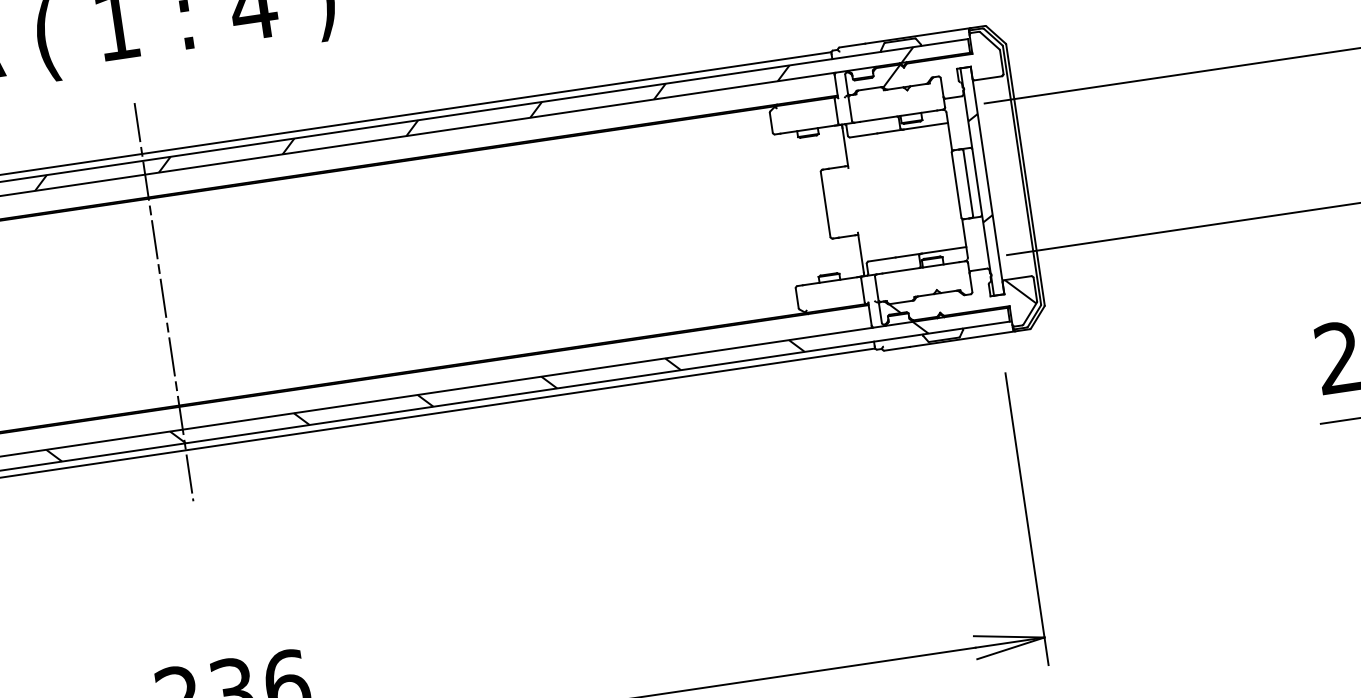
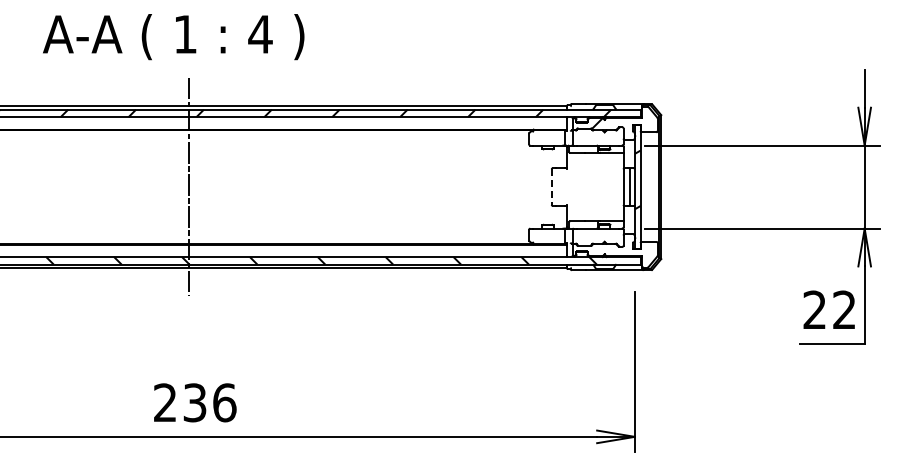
line: (825, 205) -> (551, 187), solid -> dashed
hatch: (961, 298) -> (617, 248), removed

